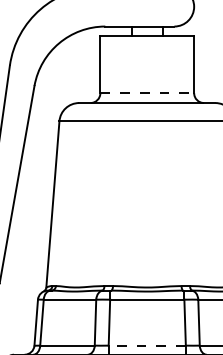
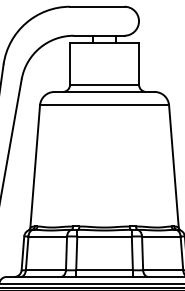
line: (148, 92) -> (105, 84), dashed -> solid
line: (147, 345) -> (104, 270), dashed -> solid

